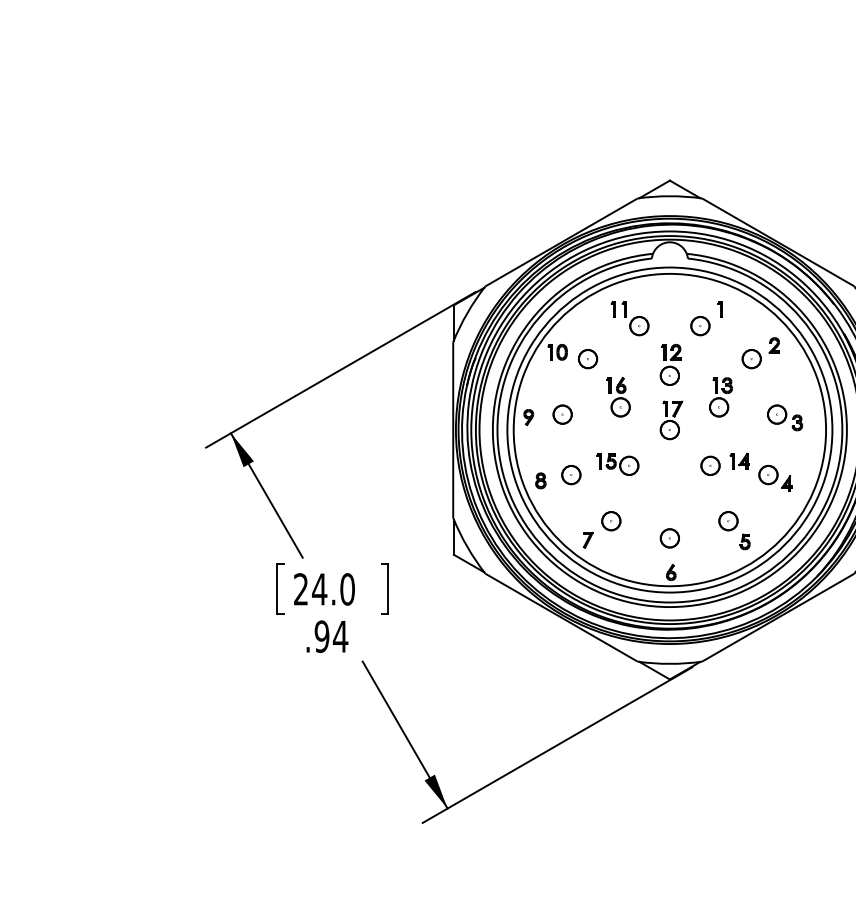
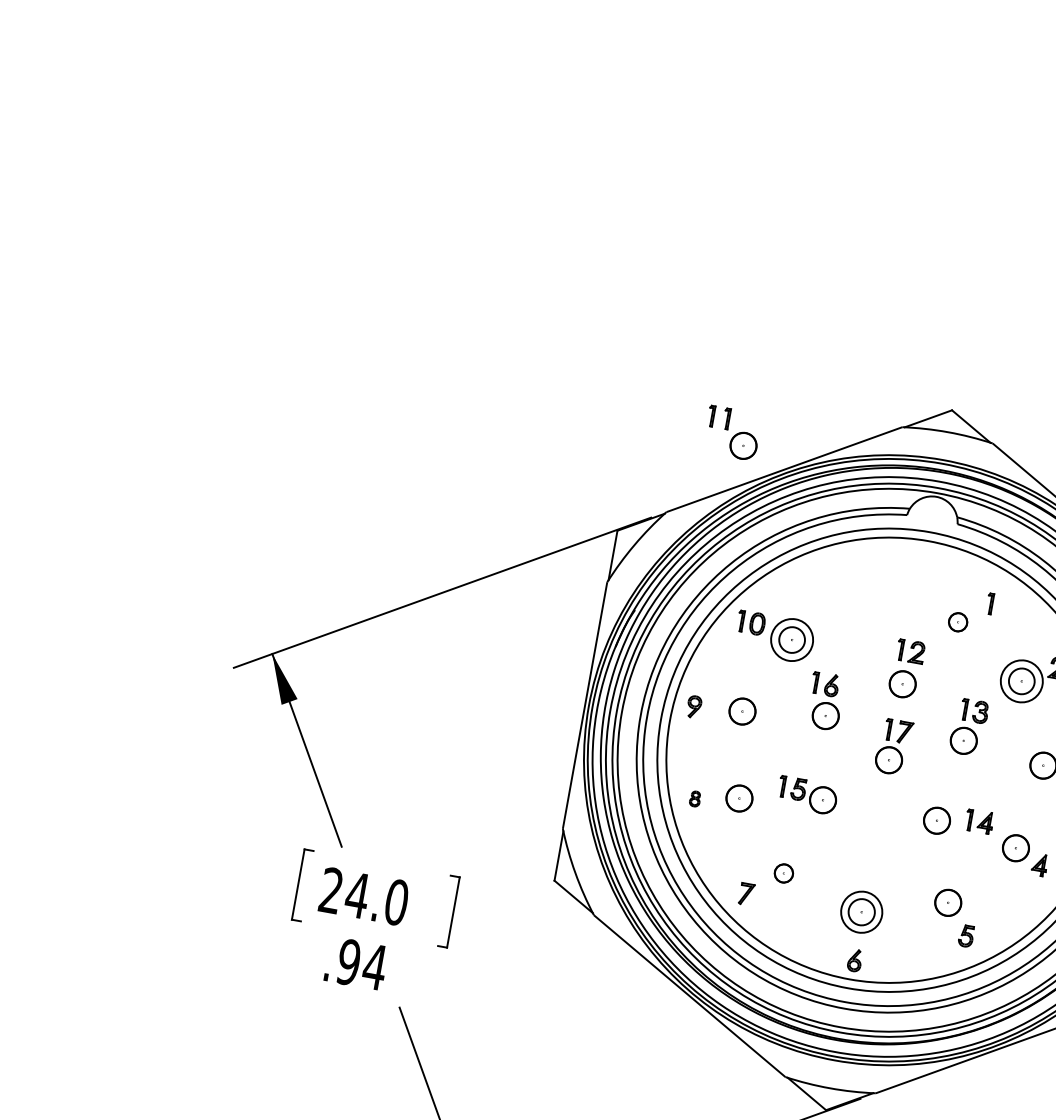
part: (629, 318) -> (731, 432), moved
part: (700, 326) -> (958, 622), size x0.7
circle: (587, 358) -> (791, 639), size x1.6
circle: (751, 358) -> (1021, 680), size x1.6
part: (540, 480) -> (694, 798), size x0.7
part: (611, 521) -> (784, 873), size x0.7
circle: (669, 538) -> (861, 912), size x1.6

